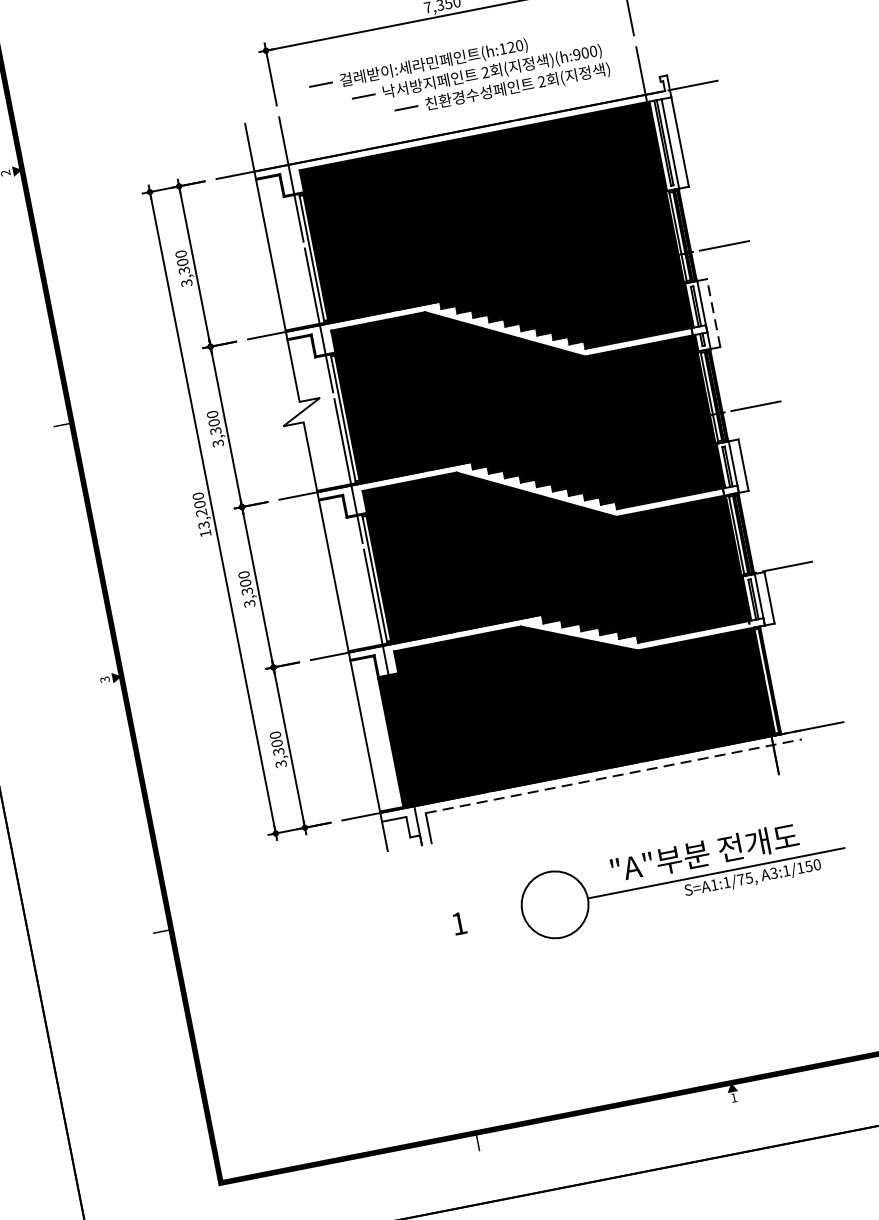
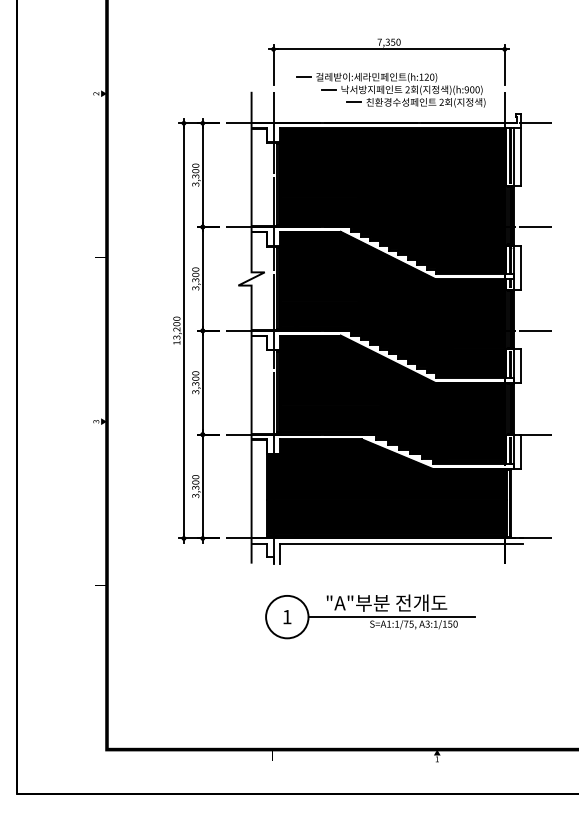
line: (713, 312) -> (520, 267), dashed -> solid
line: (613, 776) -> (401, 544), dashed -> solid
part: (683, 878) -> (370, 616), moved

